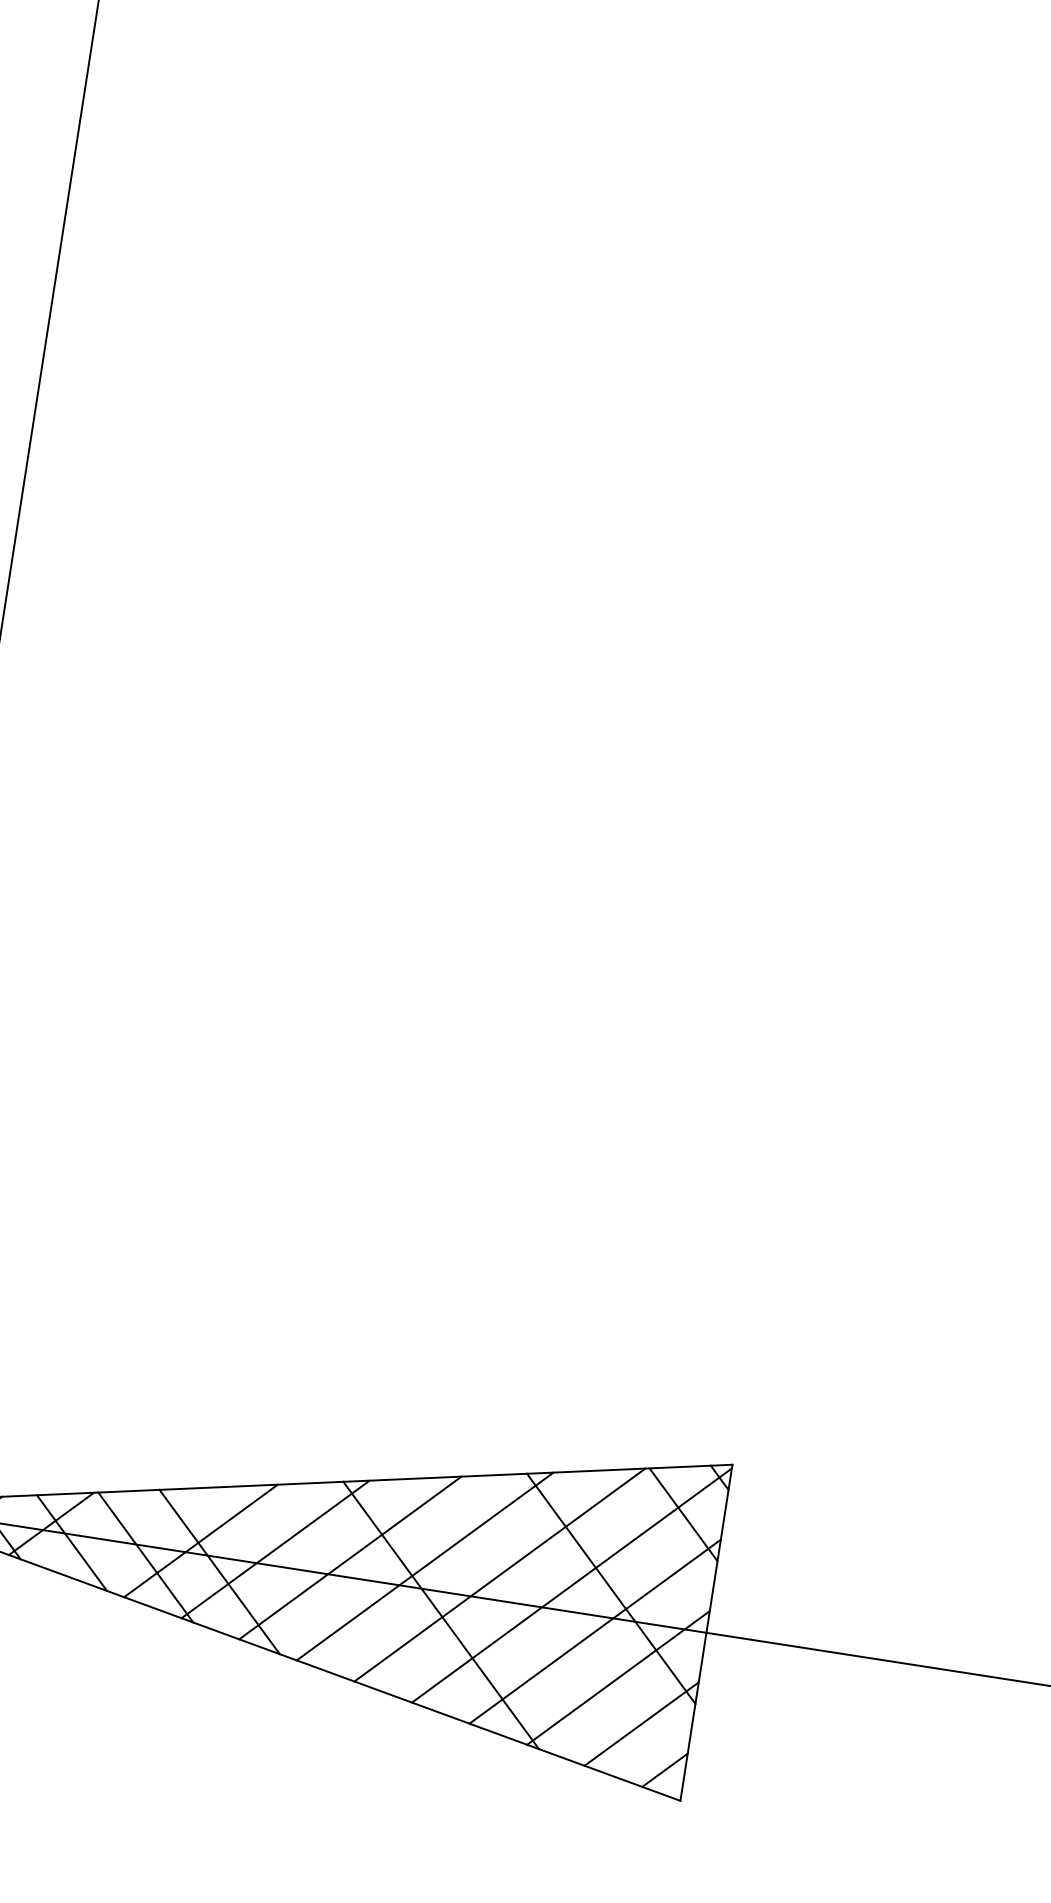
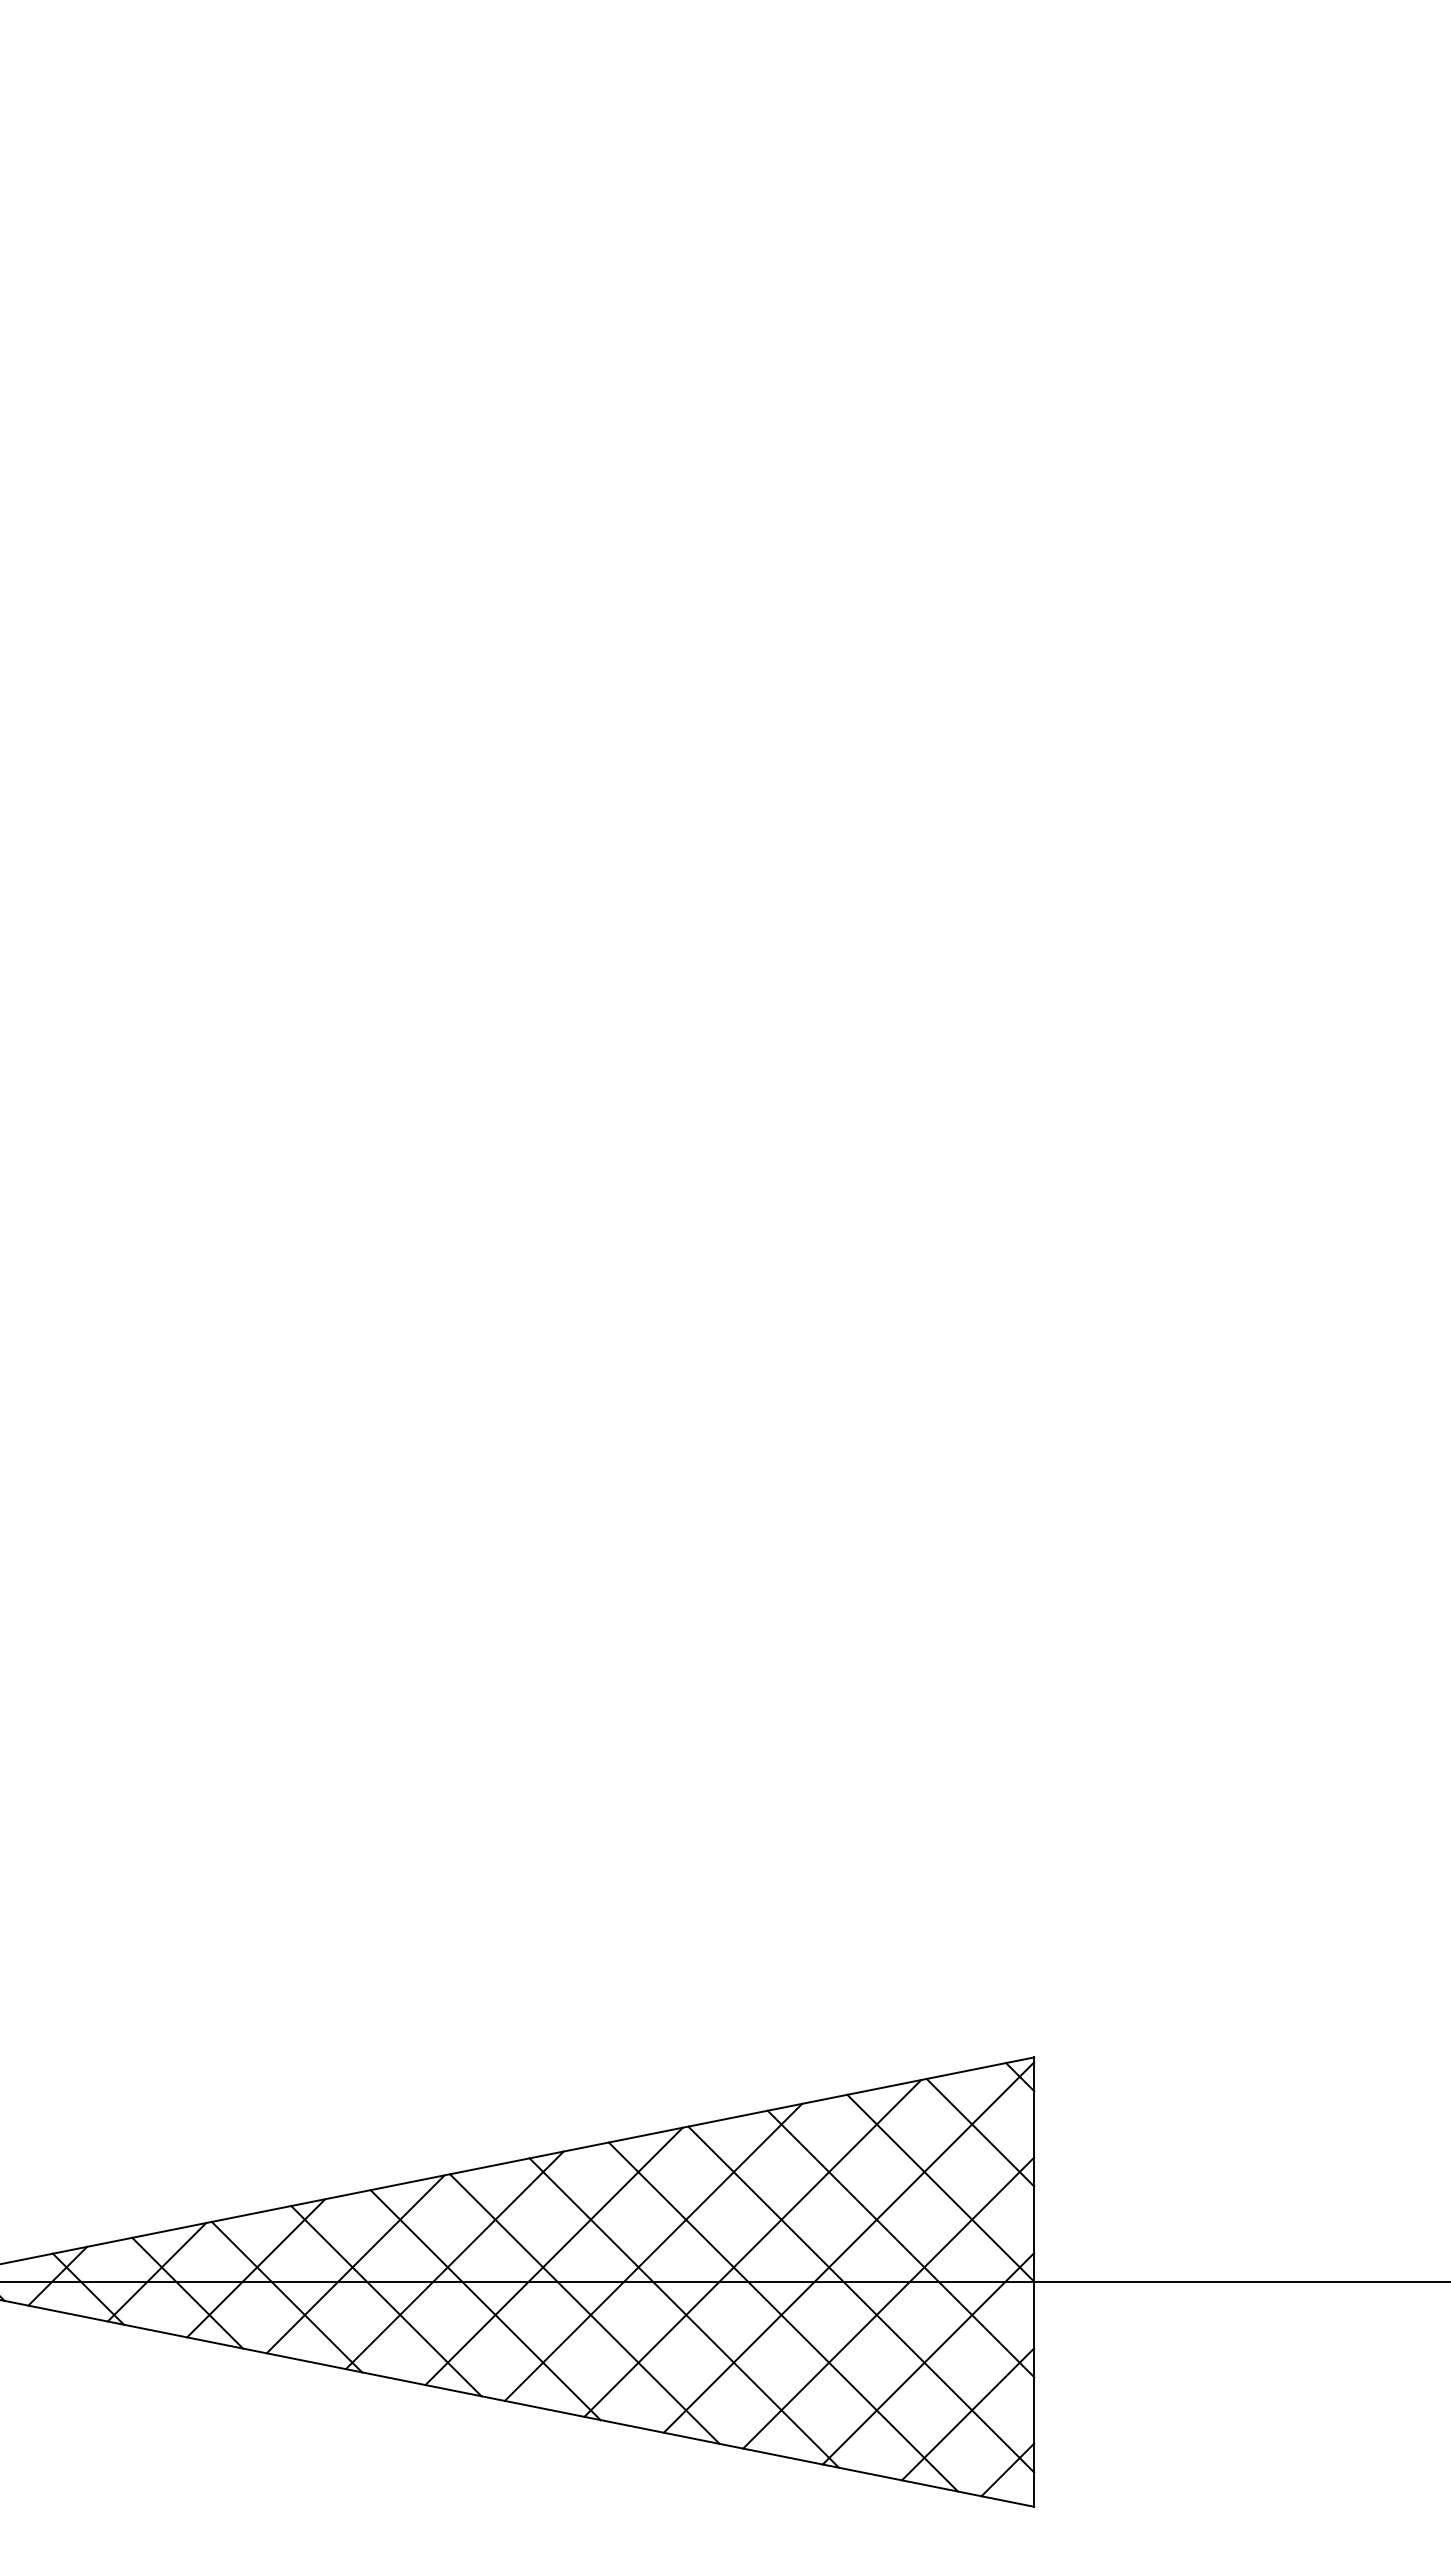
line: (126, 1532) -> (256, 2268), added
line: (647, 1551) -> (940, 2187), added
line: (293, 1586) -> (485, 2305), added
line: (367, 1600) -> (584, 2308), added
line: (575, 1625) -> (861, 2299), added
line: (514, 1629) -> (783, 2316), added

